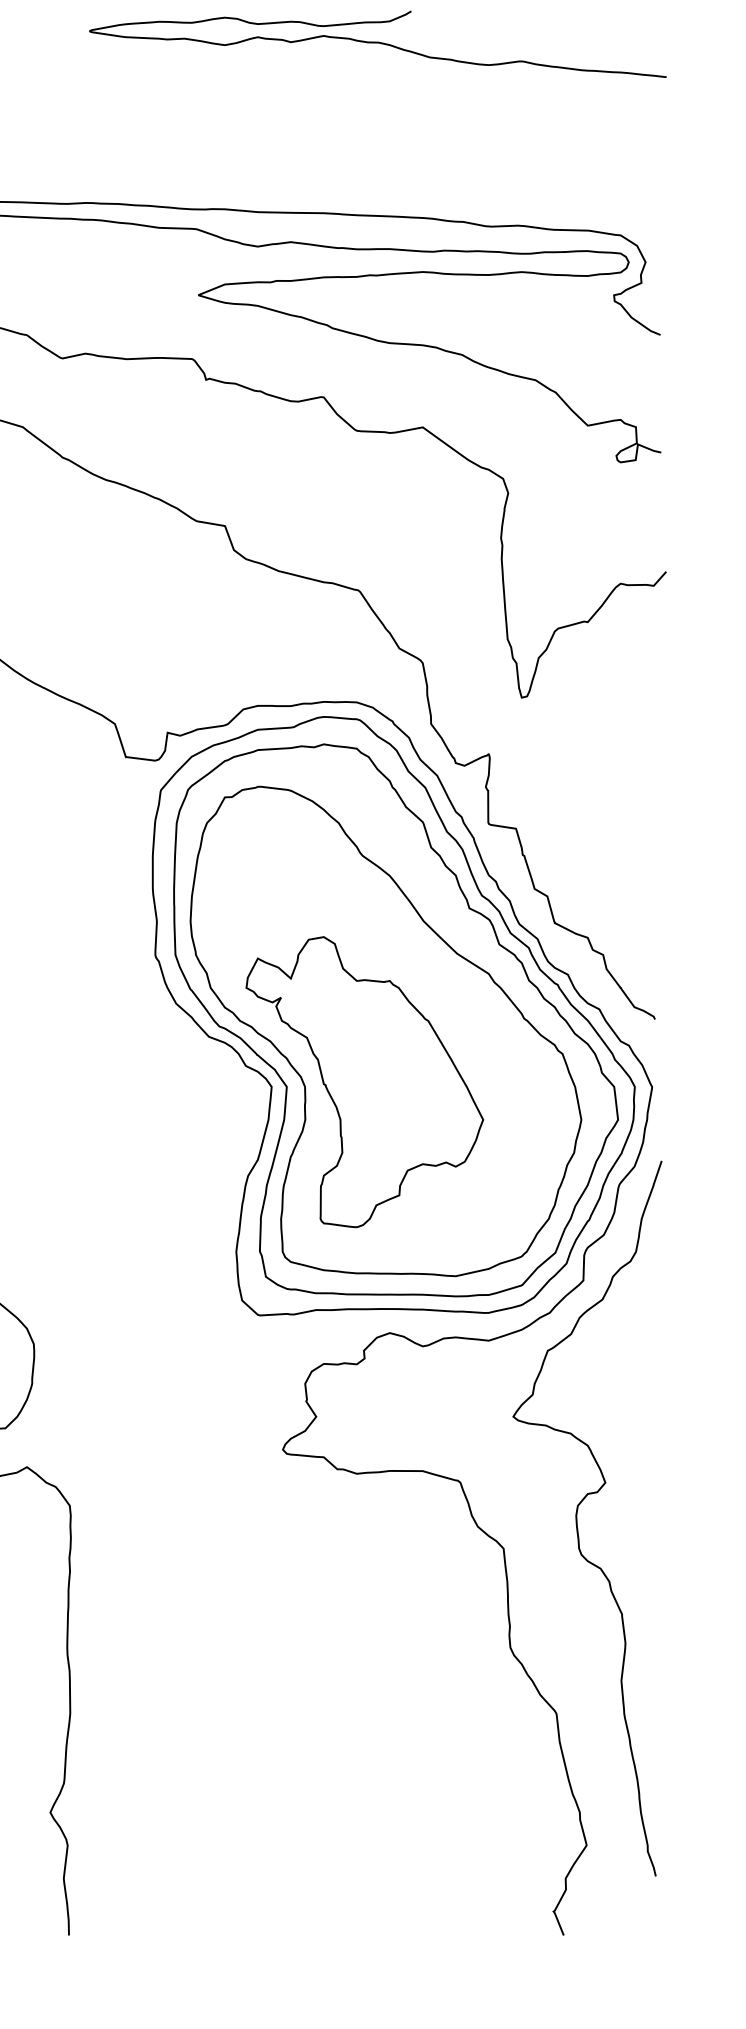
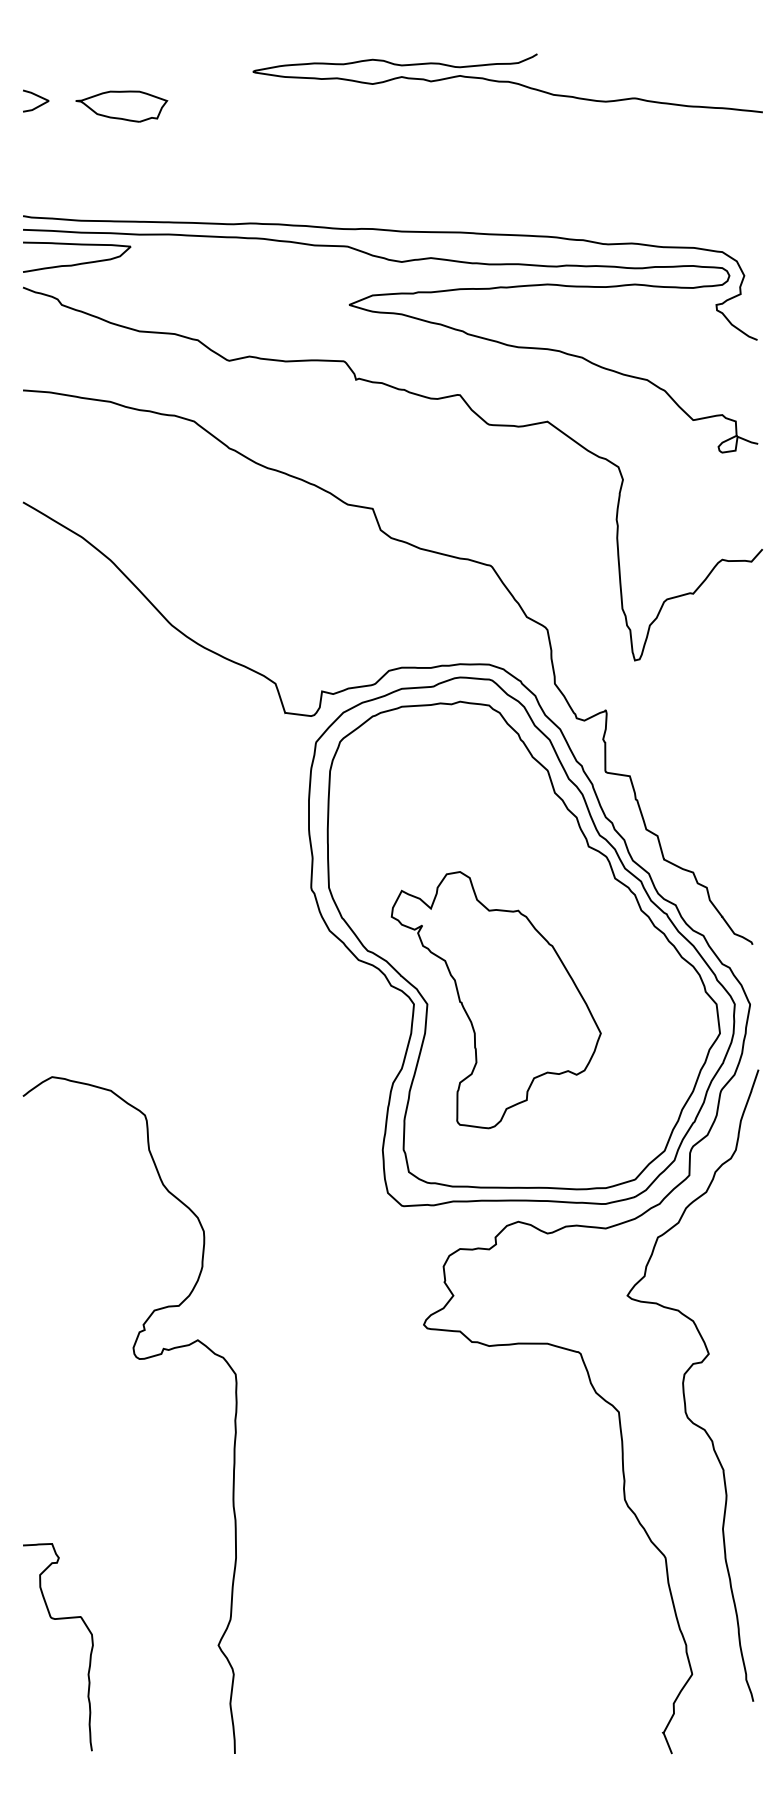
part: (385, 1031) -> (514, 955), removed

